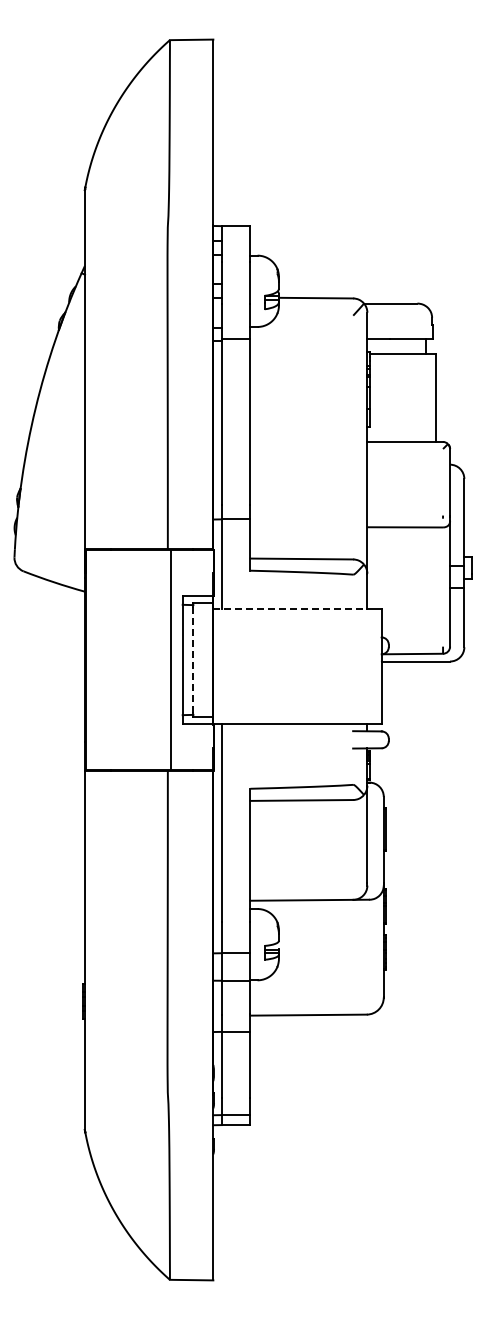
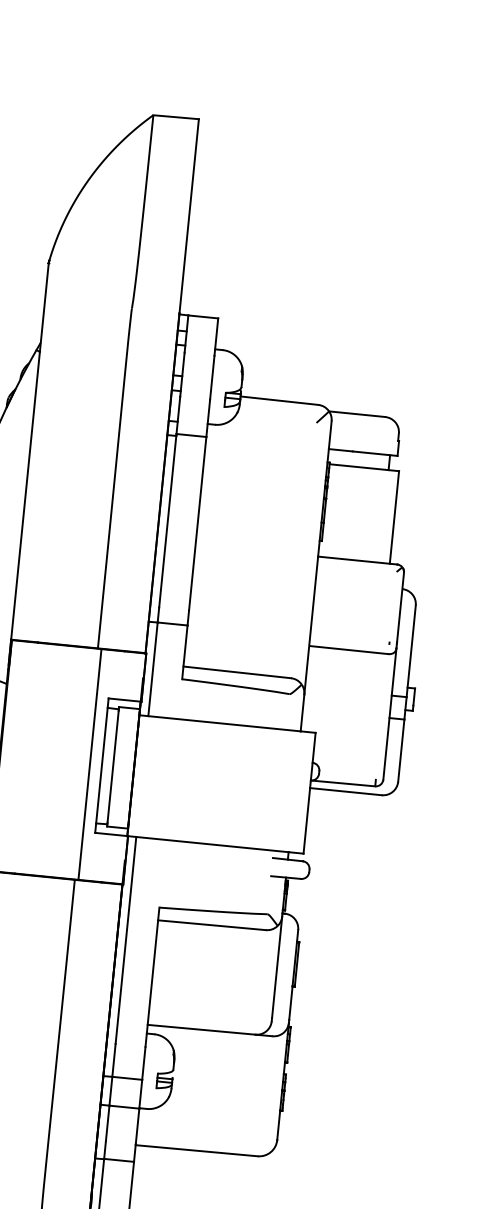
line: (290, 608) -> (220, 723), dashed -> solid
line: (193, 660) -> (113, 767), dashed -> solid

